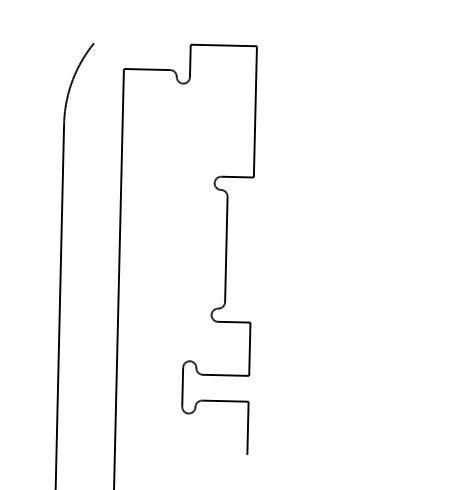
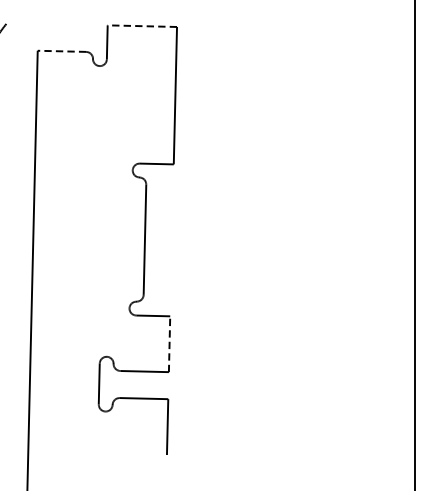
line: (223, 45) -> (141, 26), solid -> dashed
line: (146, 69) -> (61, 51), solid -> dashed
line: (249, 349) -> (169, 344), solid -> dashed

